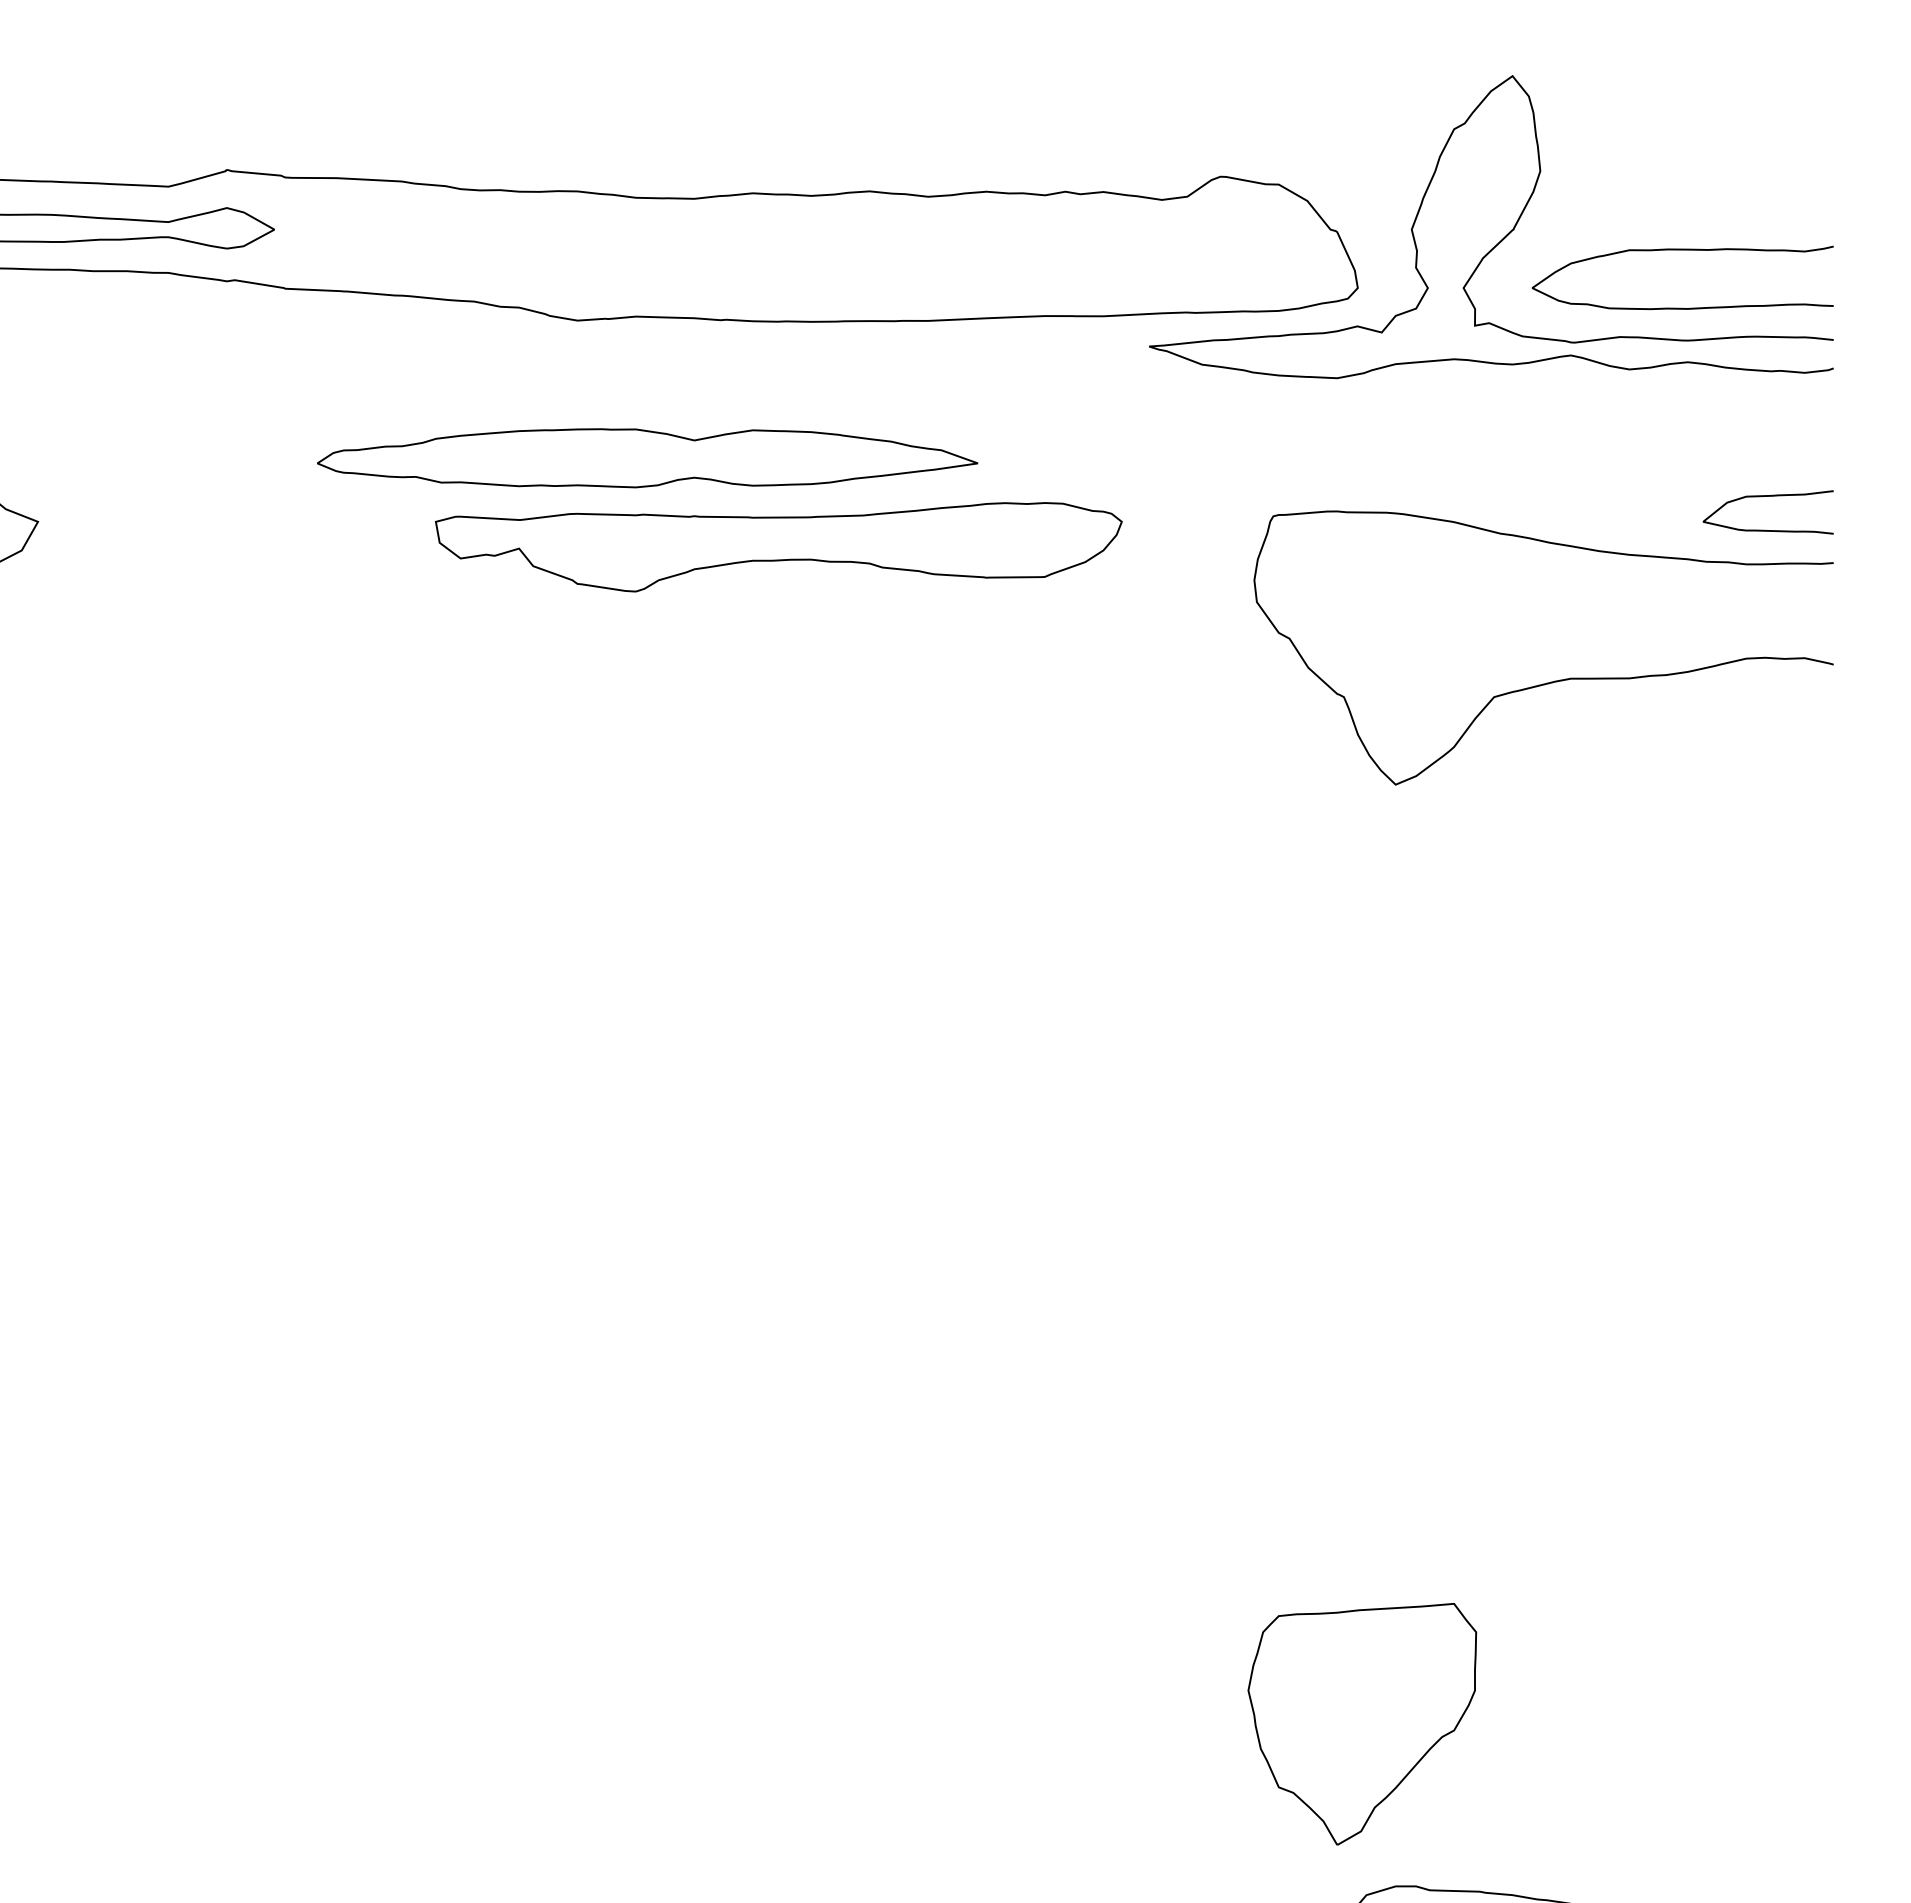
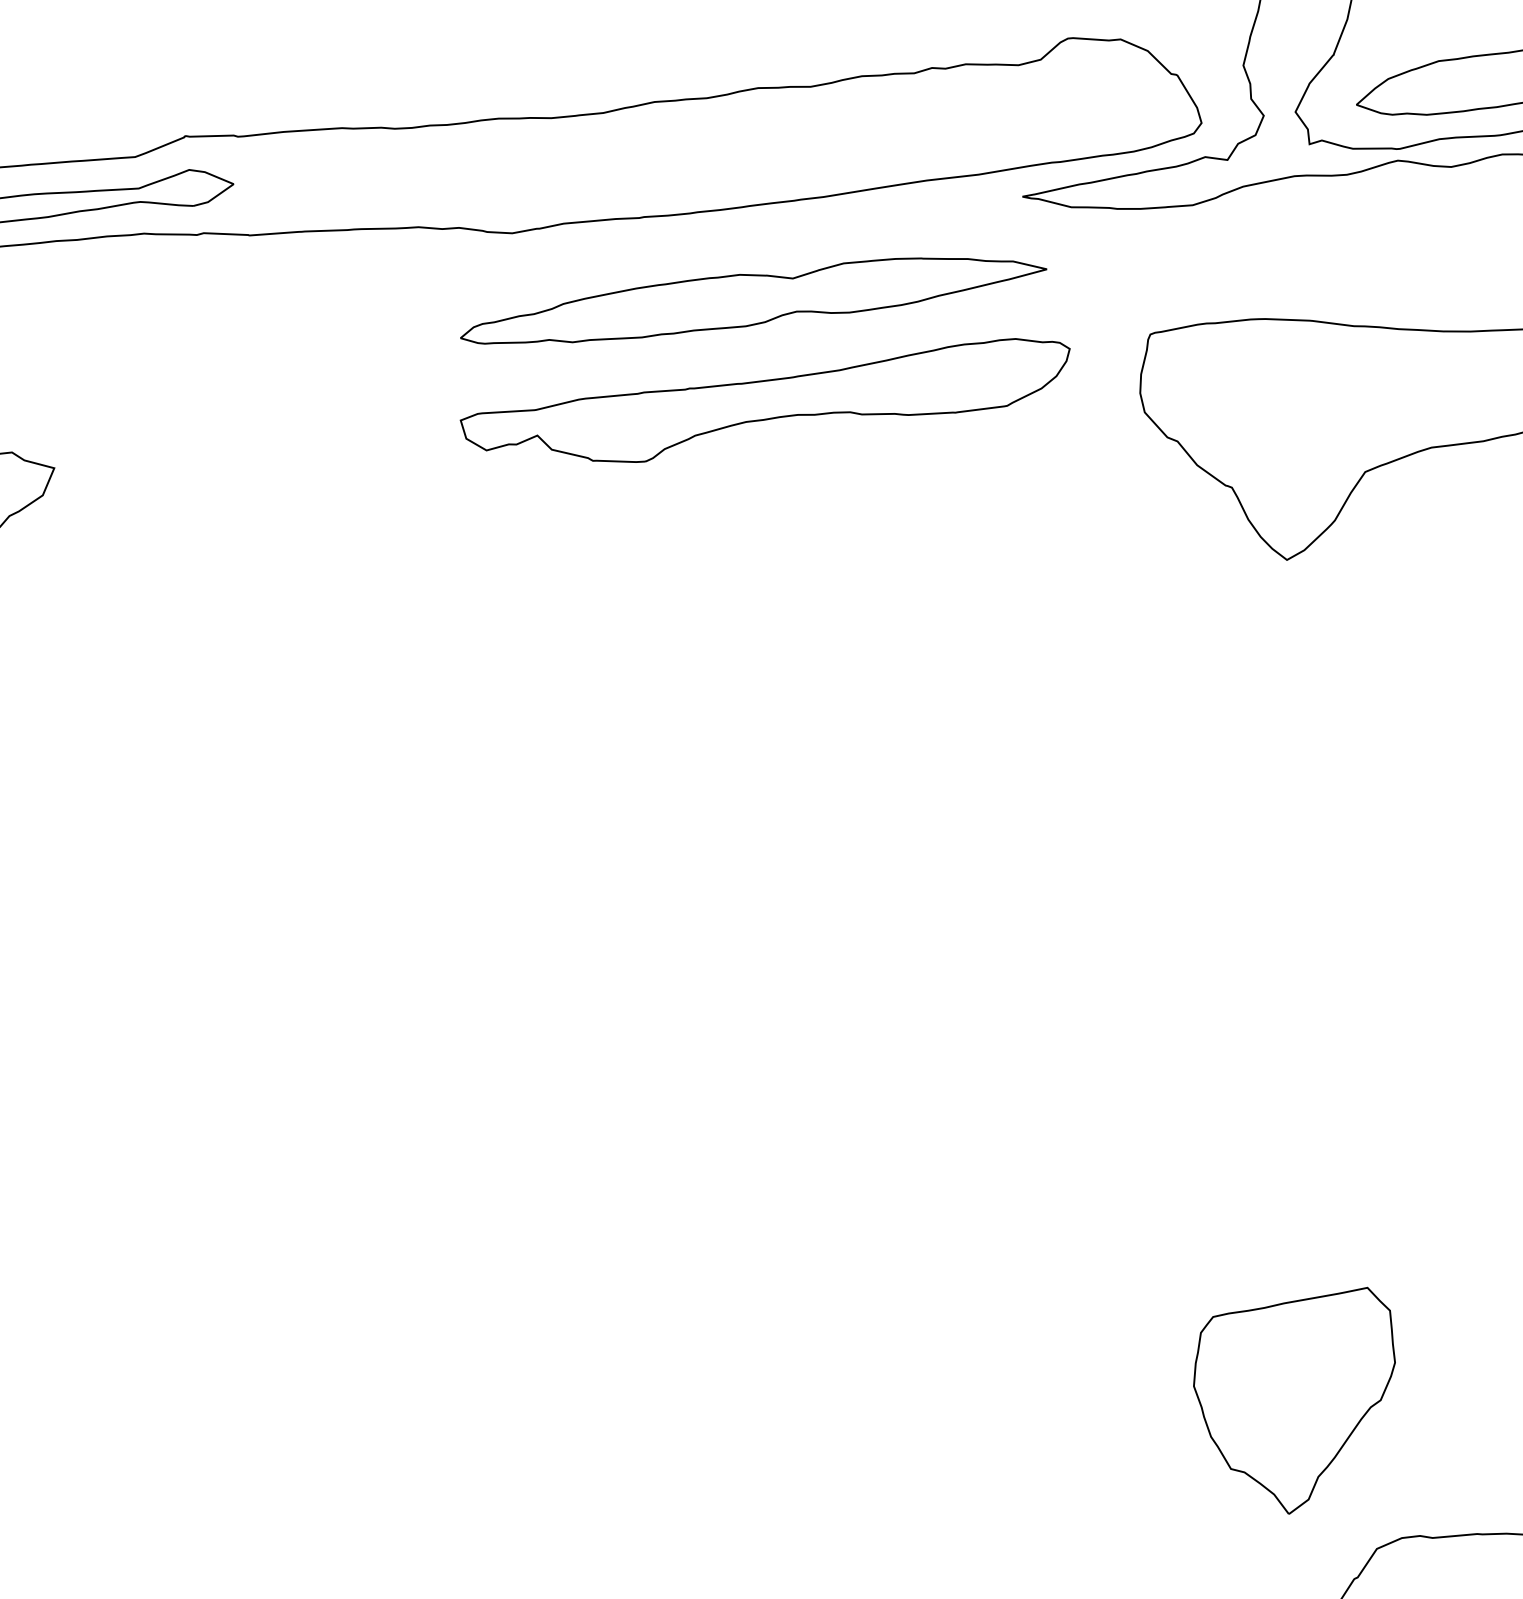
part: (647, 458) -> (753, 299), moved
part: (778, 547) -> (767, 407), moved
part: (1362, 1724) -> (1298, 1404), moved

